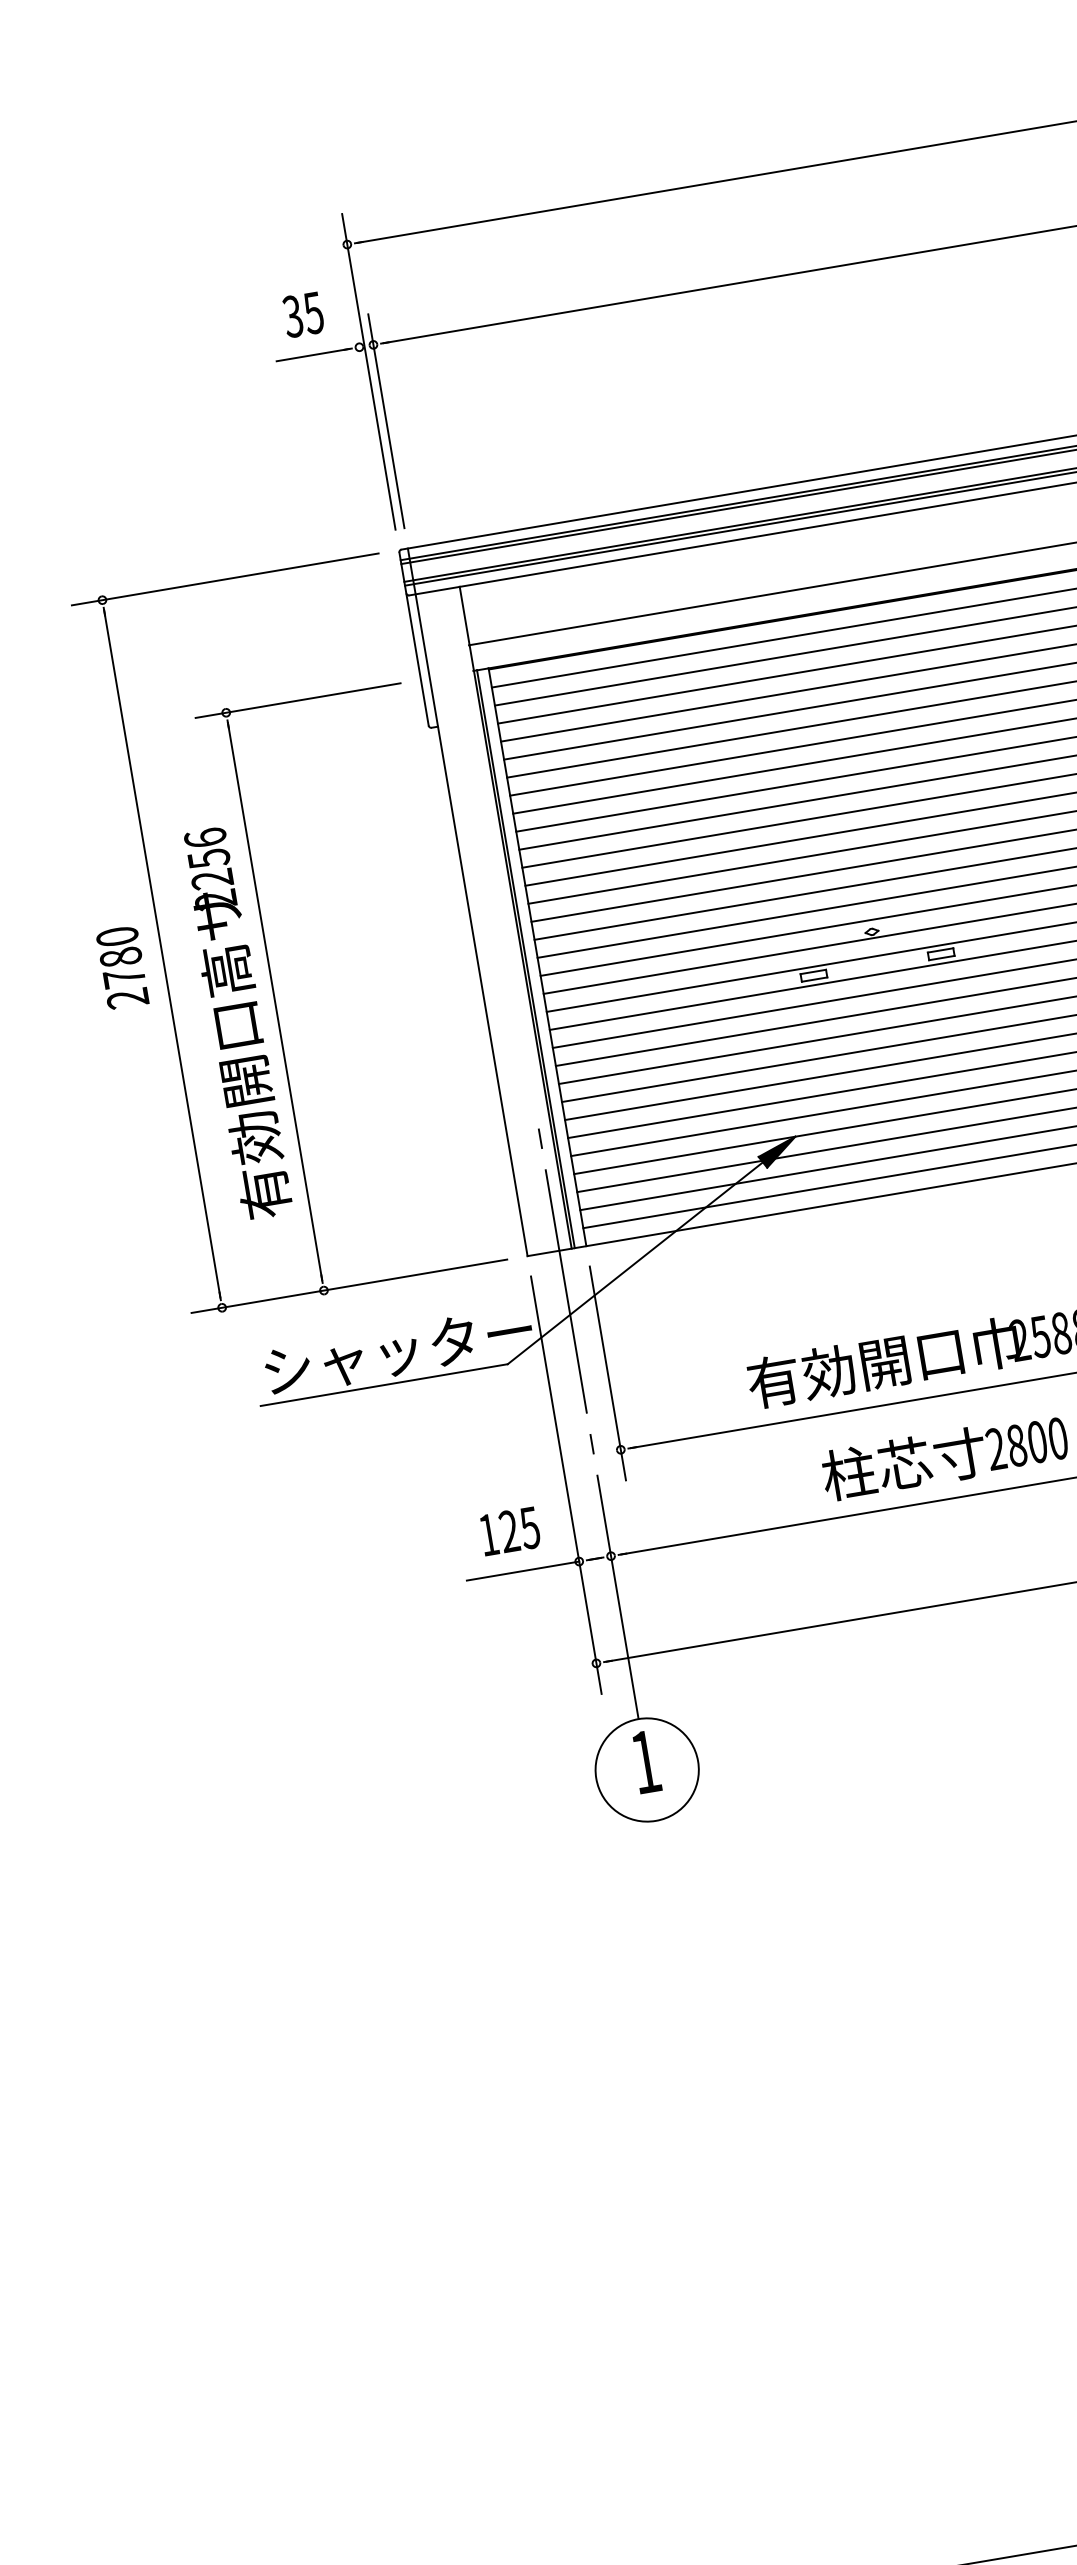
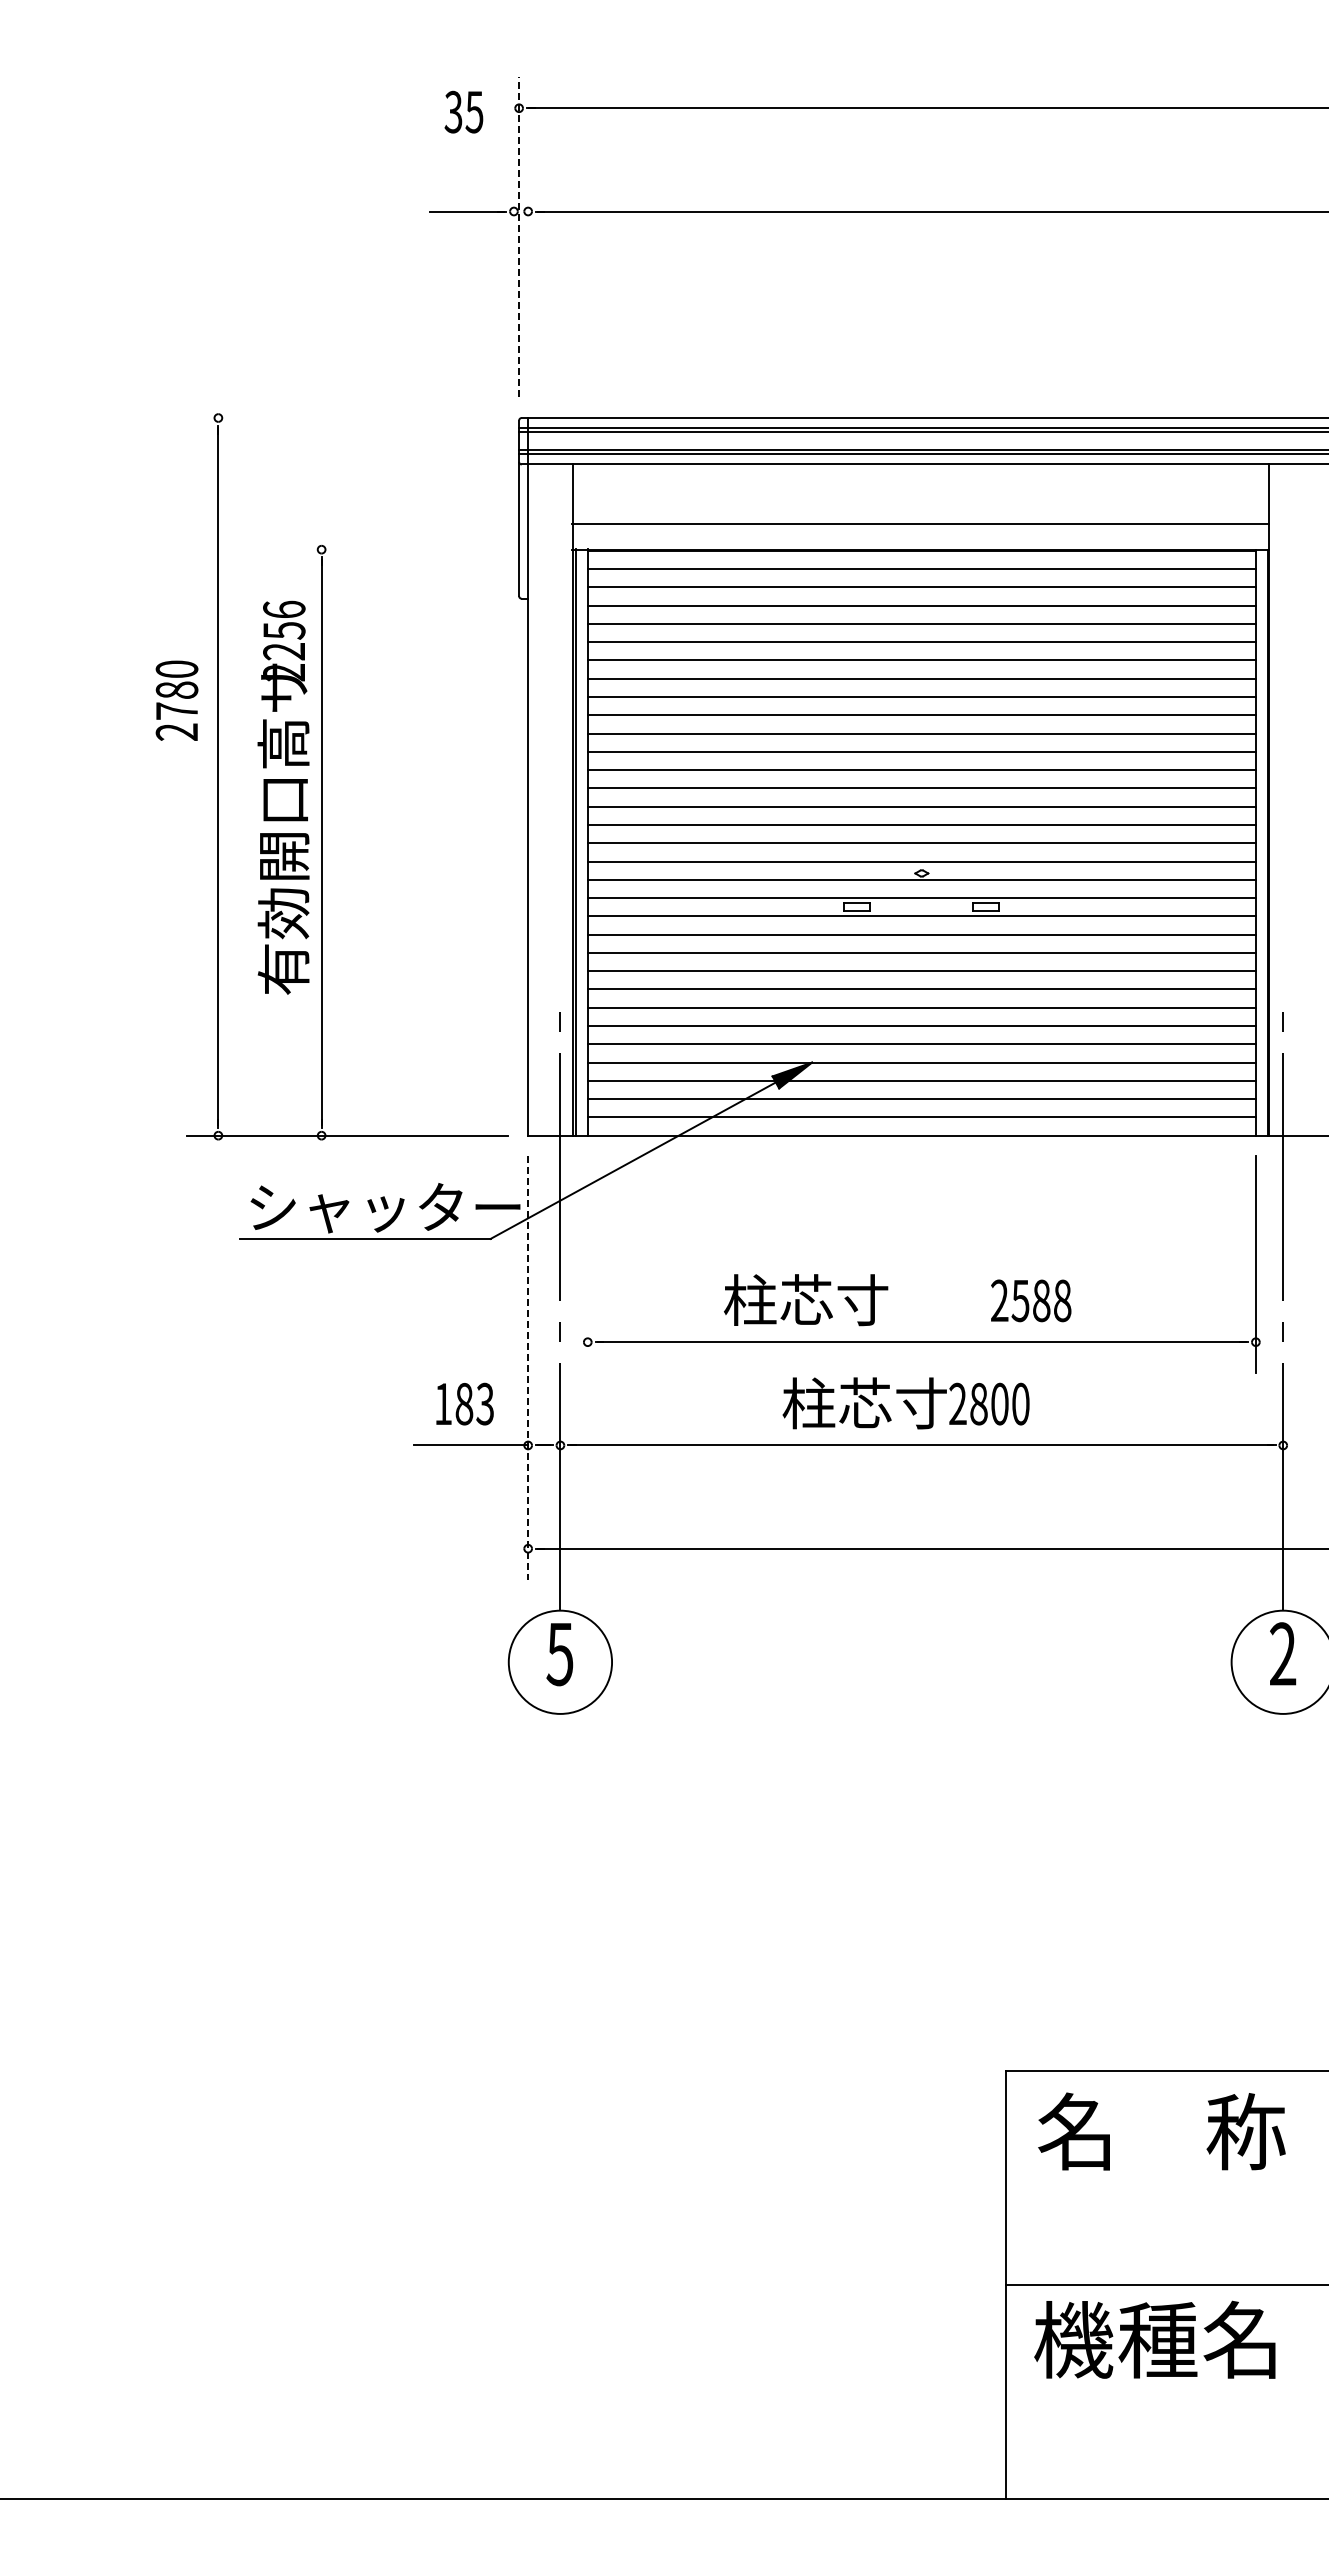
text: (302, 314) -> (463, 111), moved
line: (369, 370) -> (519, 236), solid -> dashed
line: (386, 420) -> (528, 288), removed
line: (224, 579) -> (342, 418), removed
line: (298, 700) -> (394, 549), removed
text: (122, 967) -> (176, 700), moved
text: (236, 1023) -> (283, 797), moved
text: (882, 1363) -> (860, 1300), 有効開口巾 -> 柱芯寸
line: (607, 1373) -> (587, 1264), removed
line: (566, 1485) -> (528, 1368), solid -> dashed
text: (519, 1529) -> (474, 1403), 125 -> 183
text: (645, 1762) -> (559, 1654), 1 -> 5

